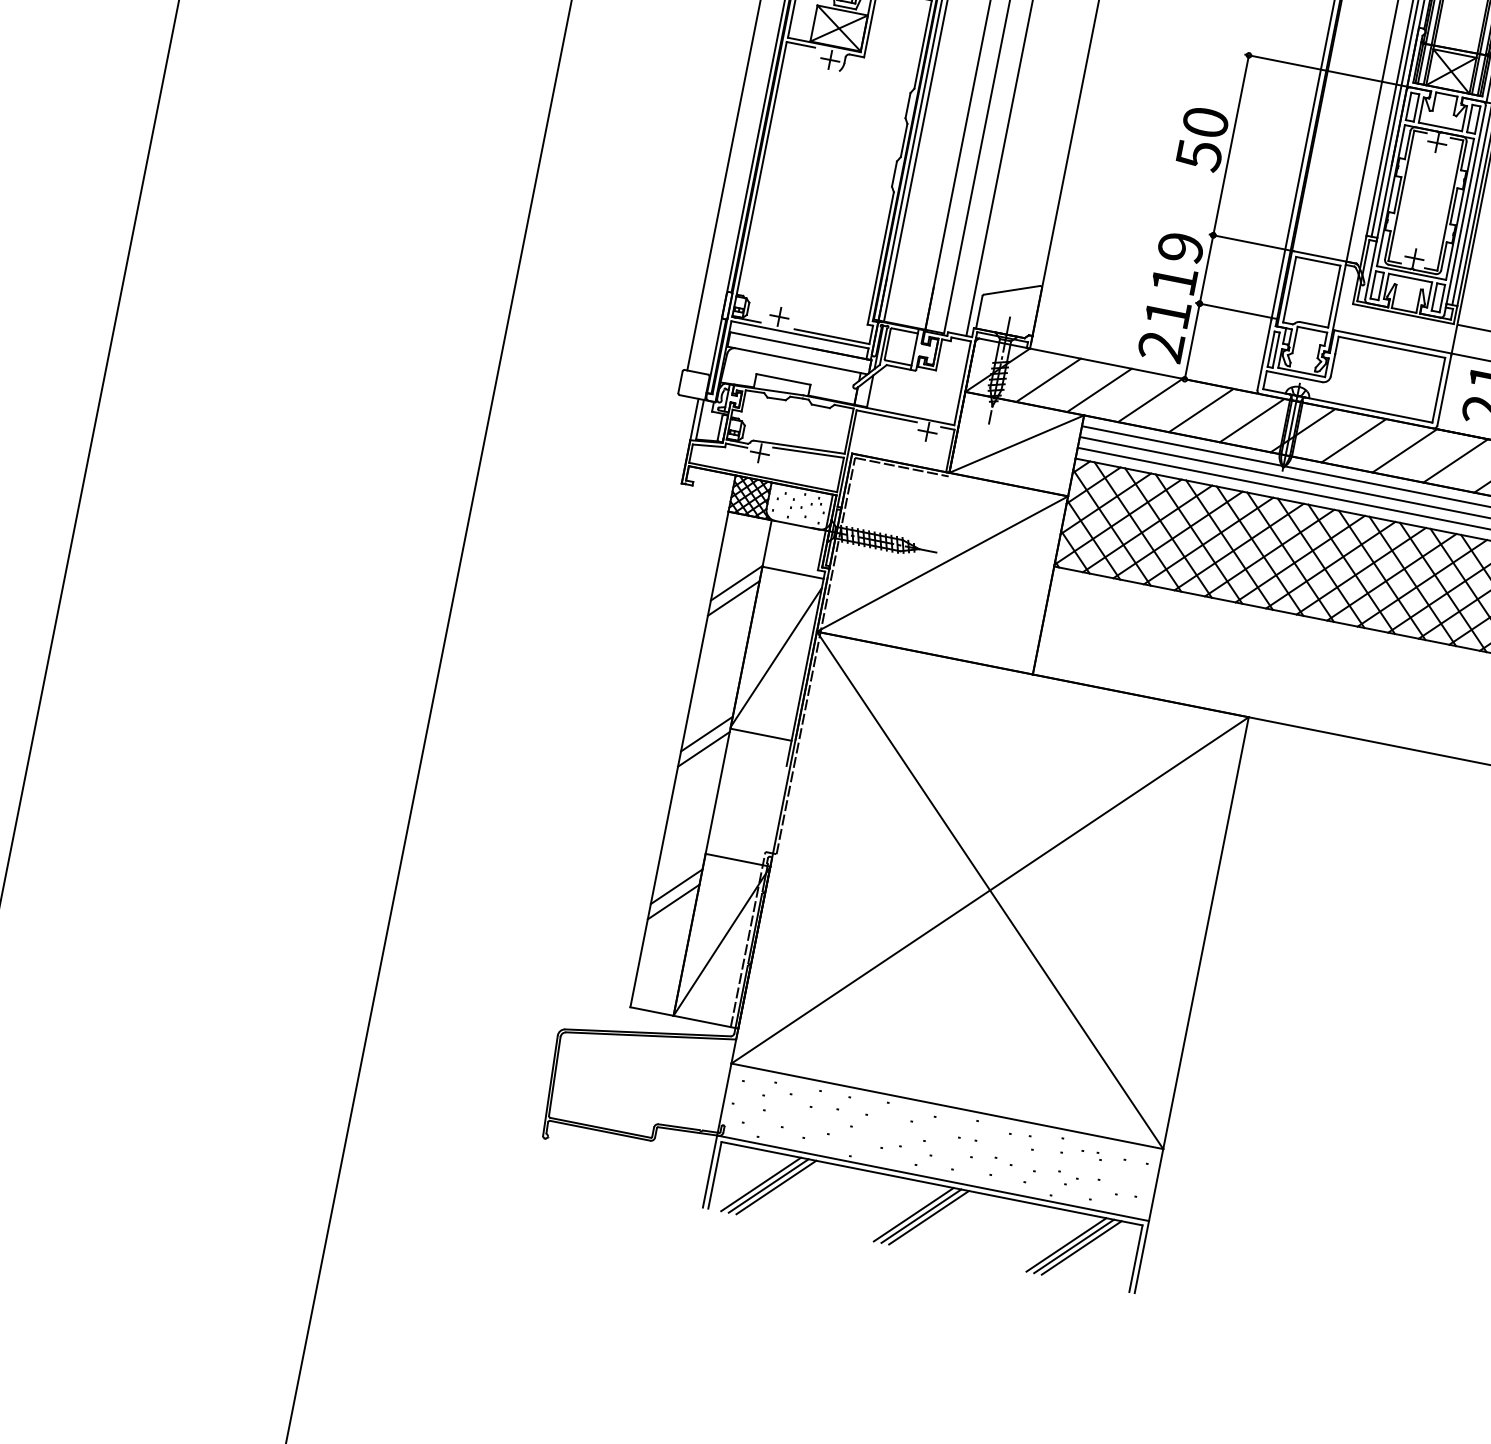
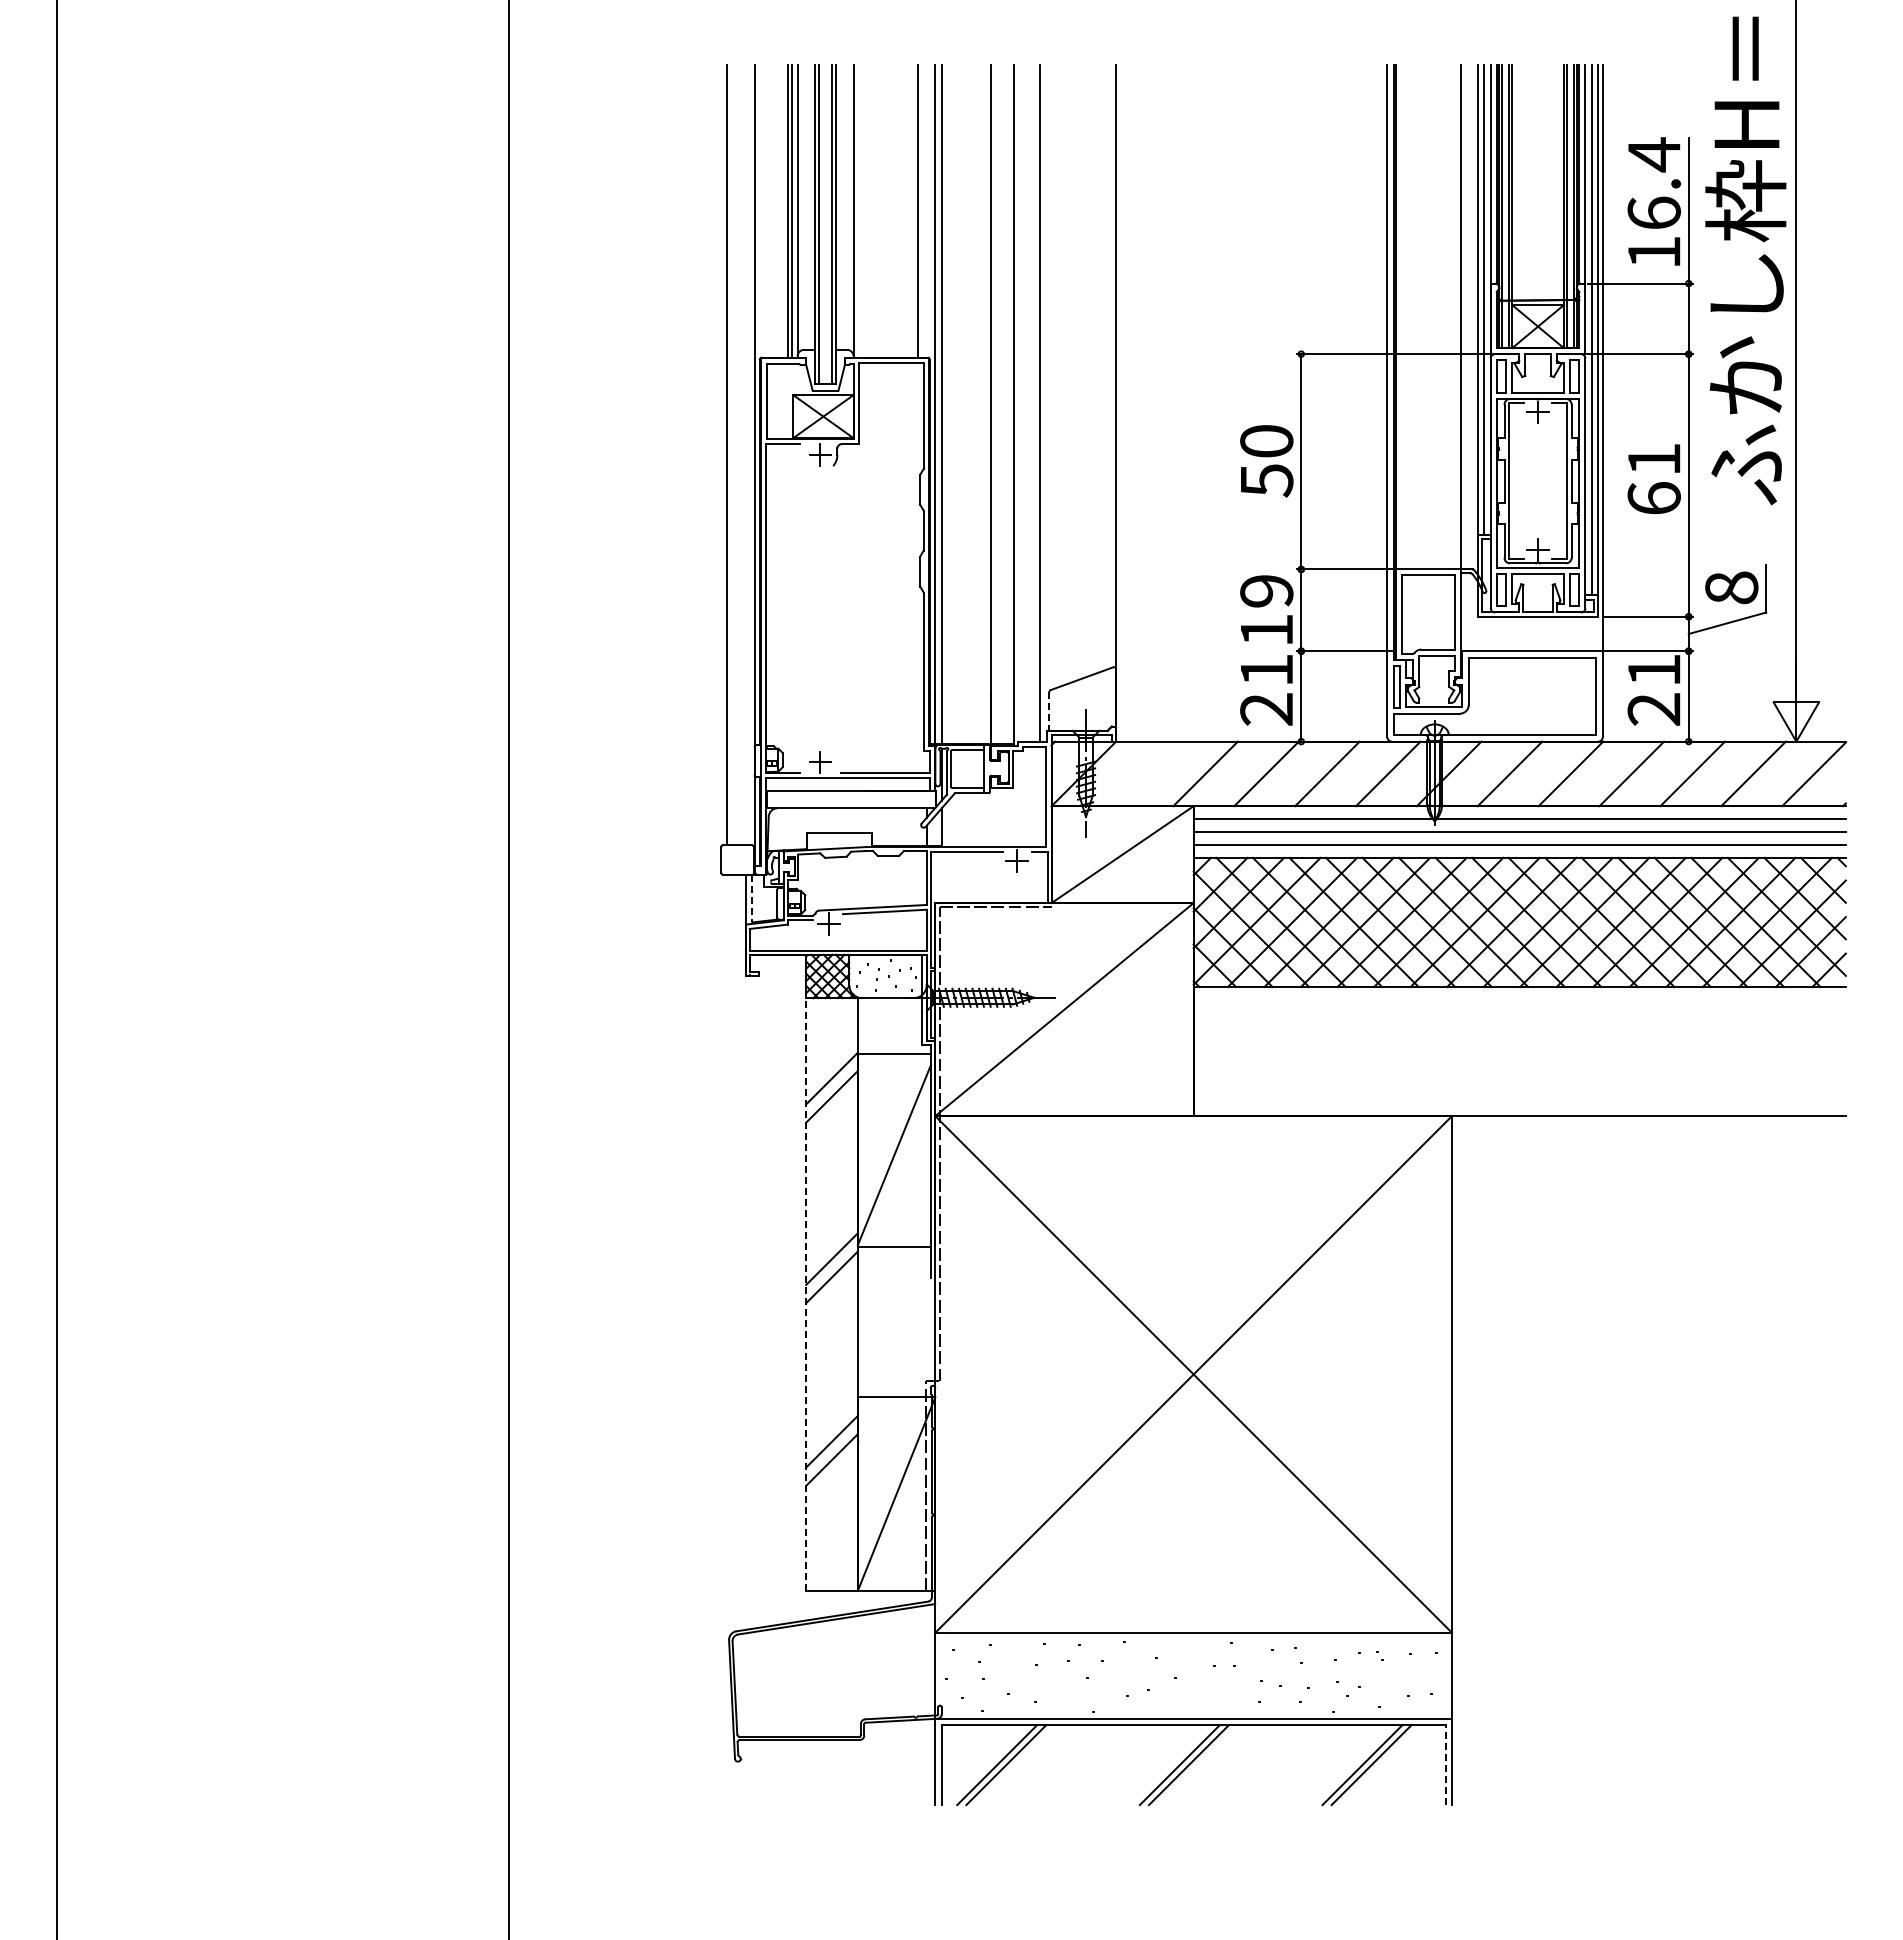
line: (979, 312) -> (1049, 711), solid -> dashed
line: (1048, 379) -> (1144, 773), removed
line: (700, 419) -> (752, 898), solid -> dashed
line: (679, 759) -> (806, 1294), solid -> dashed
line: (776, 1187) -> (1015, 1765), removed
line: (928, 1217) -> (1197, 1765), removed
line: (1081, 1248) -> (1380, 1765), removed
line: (1135, 1258) -> (1445, 1765), solid -> dashed

